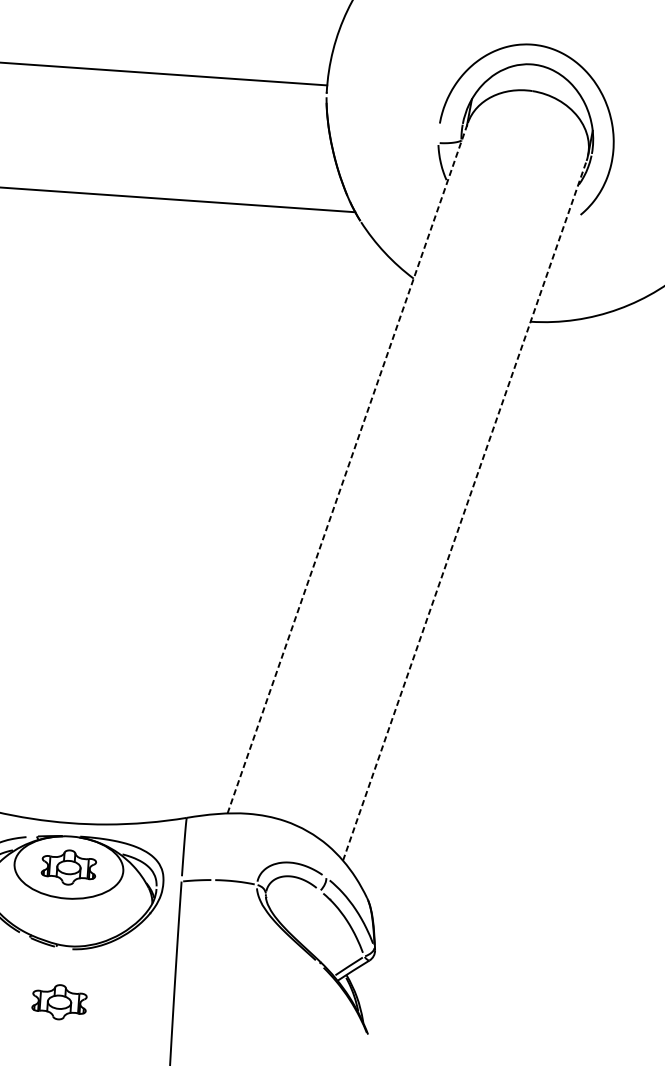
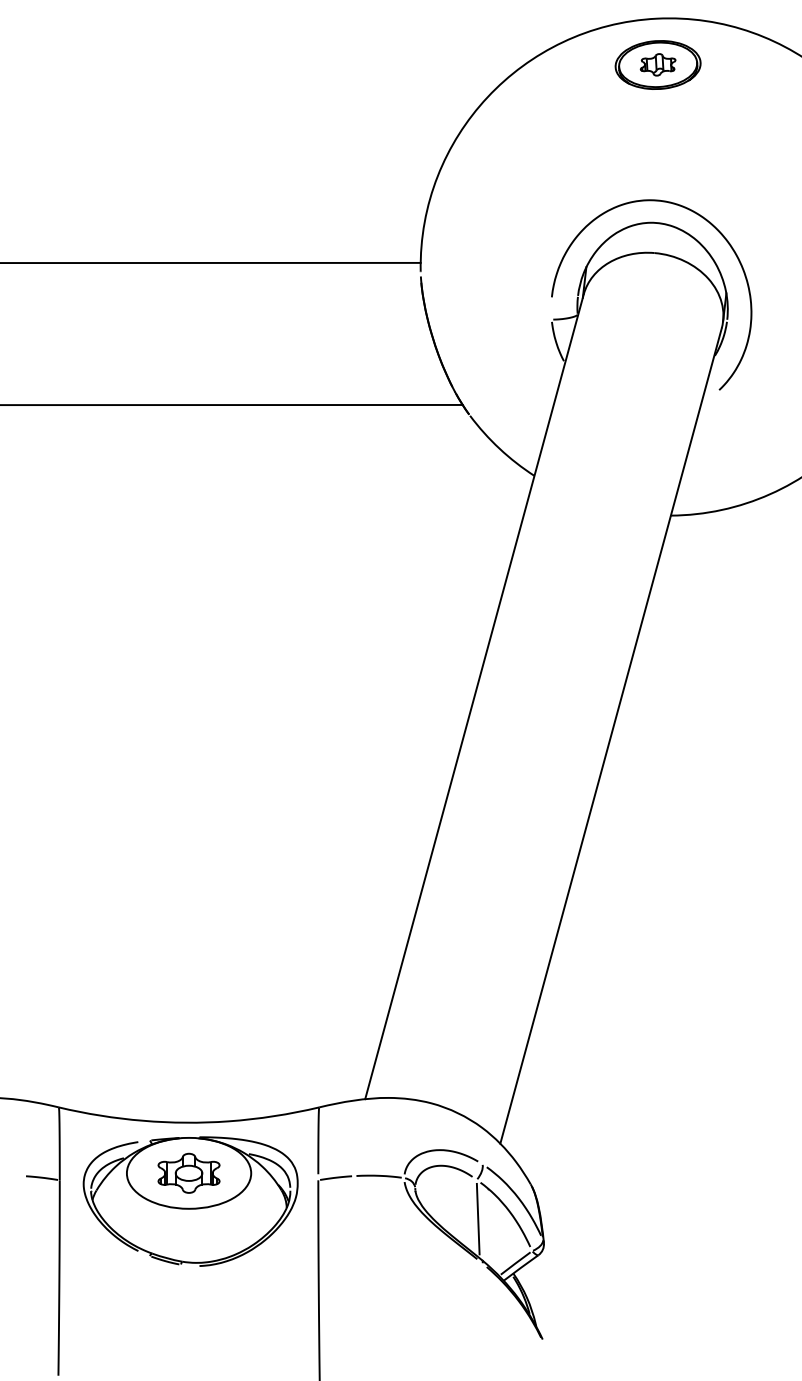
line: (347, 467) -> (474, 696), dashed -> solid
line: (465, 510) -> (611, 735), dashed -> solid
line: (318, 924) -> (477, 1218), added
part: (59, 1001) -> (188, 1326), removed

